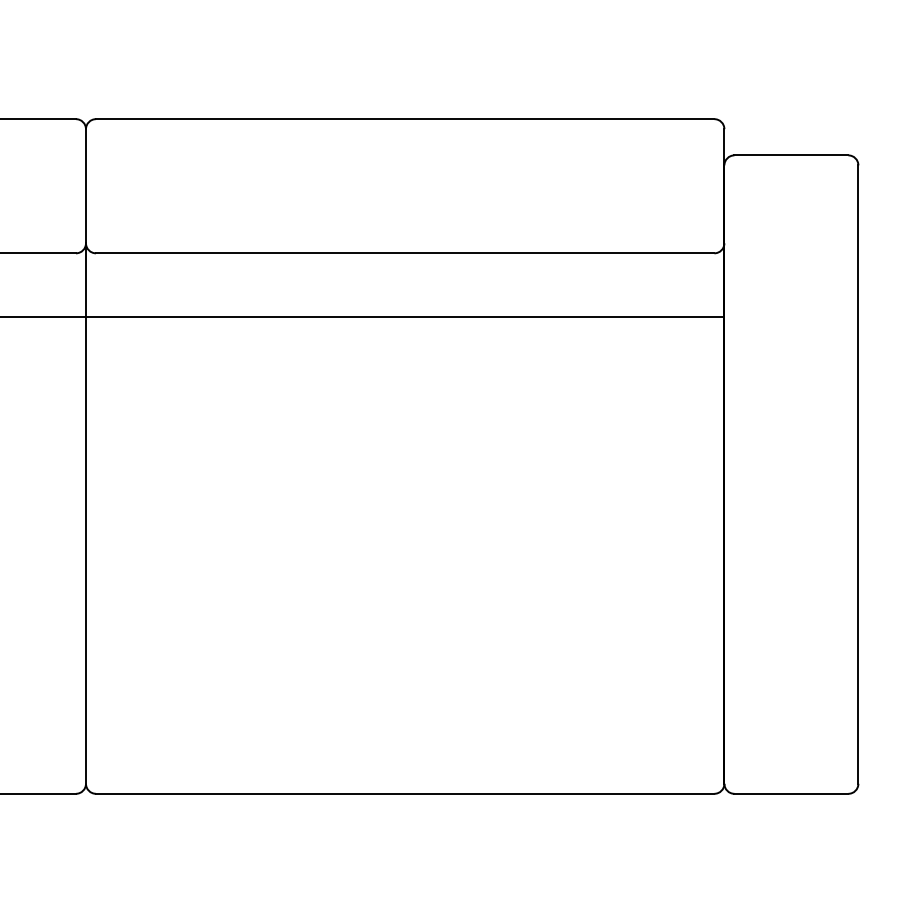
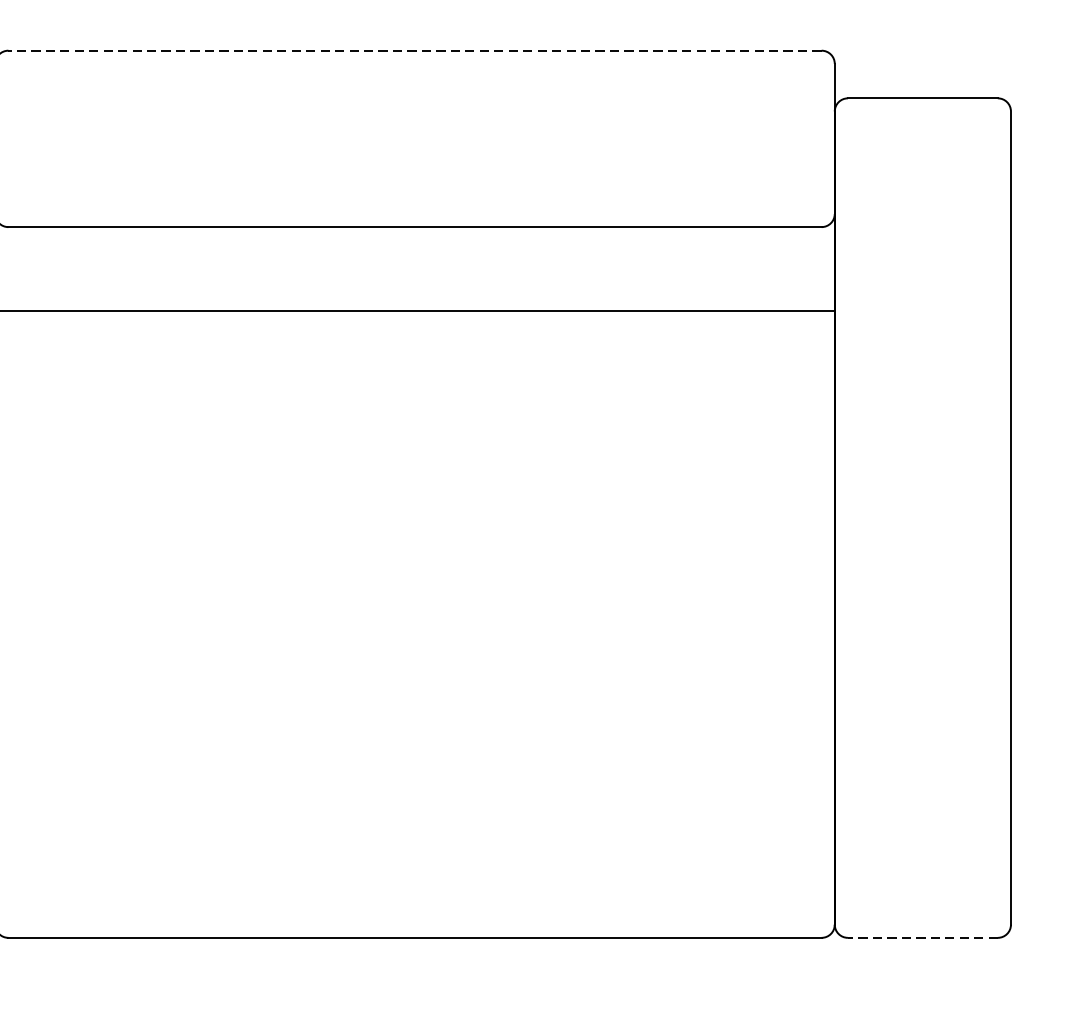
line: (404, 119) -> (414, 51), solid -> dashed
line: (791, 793) -> (923, 937), solid -> dashed

